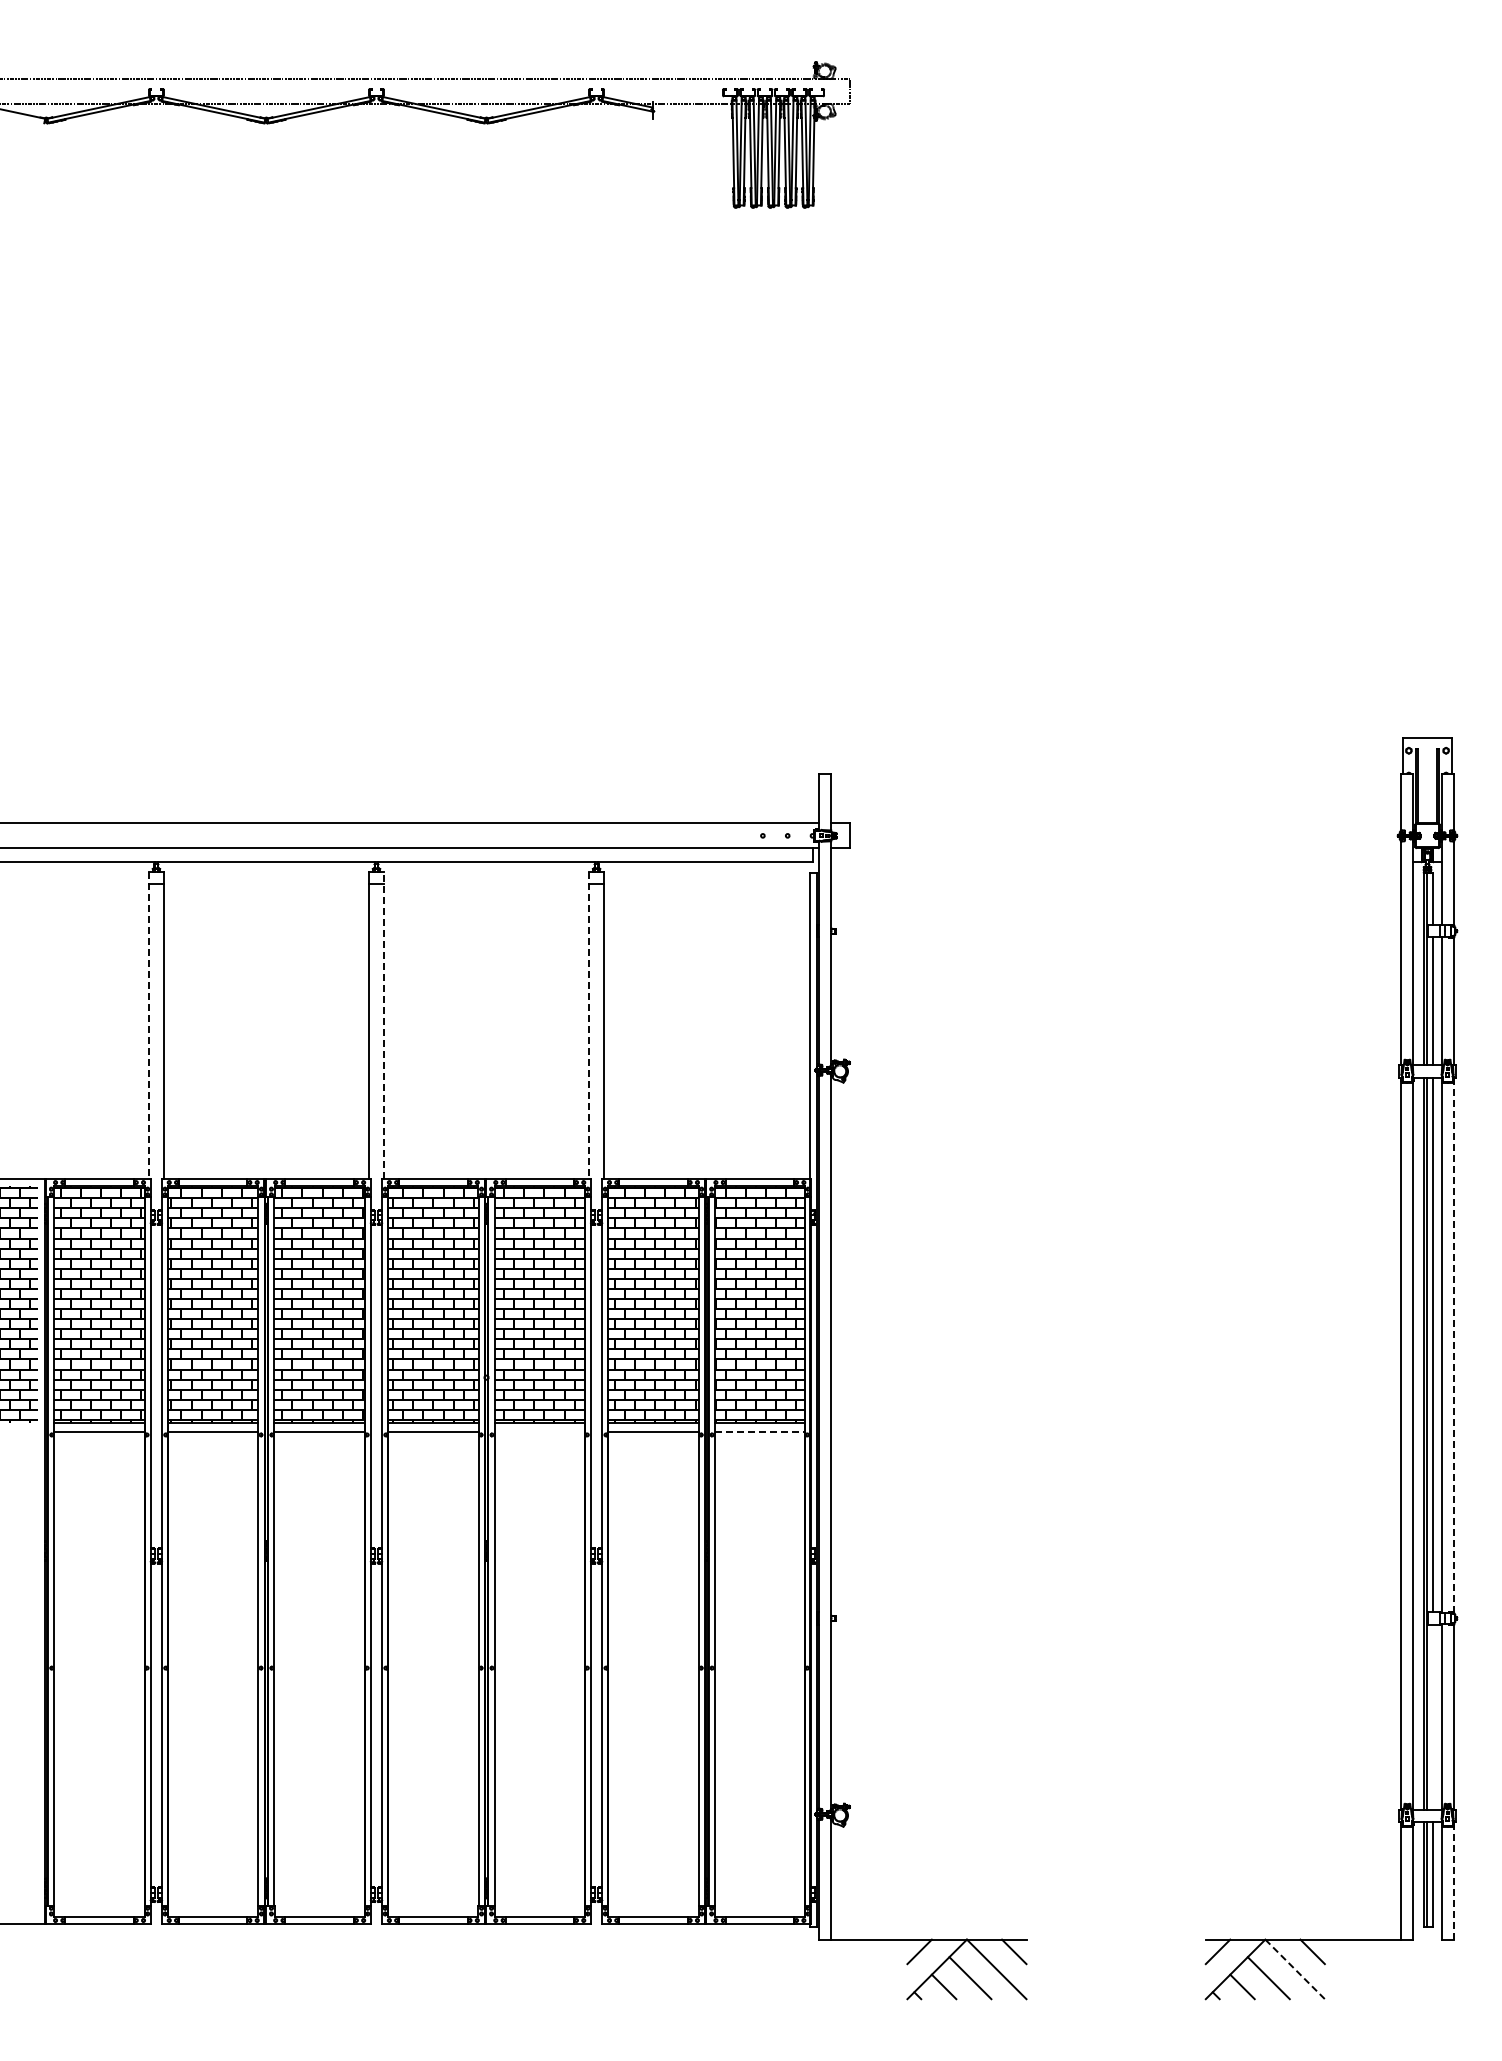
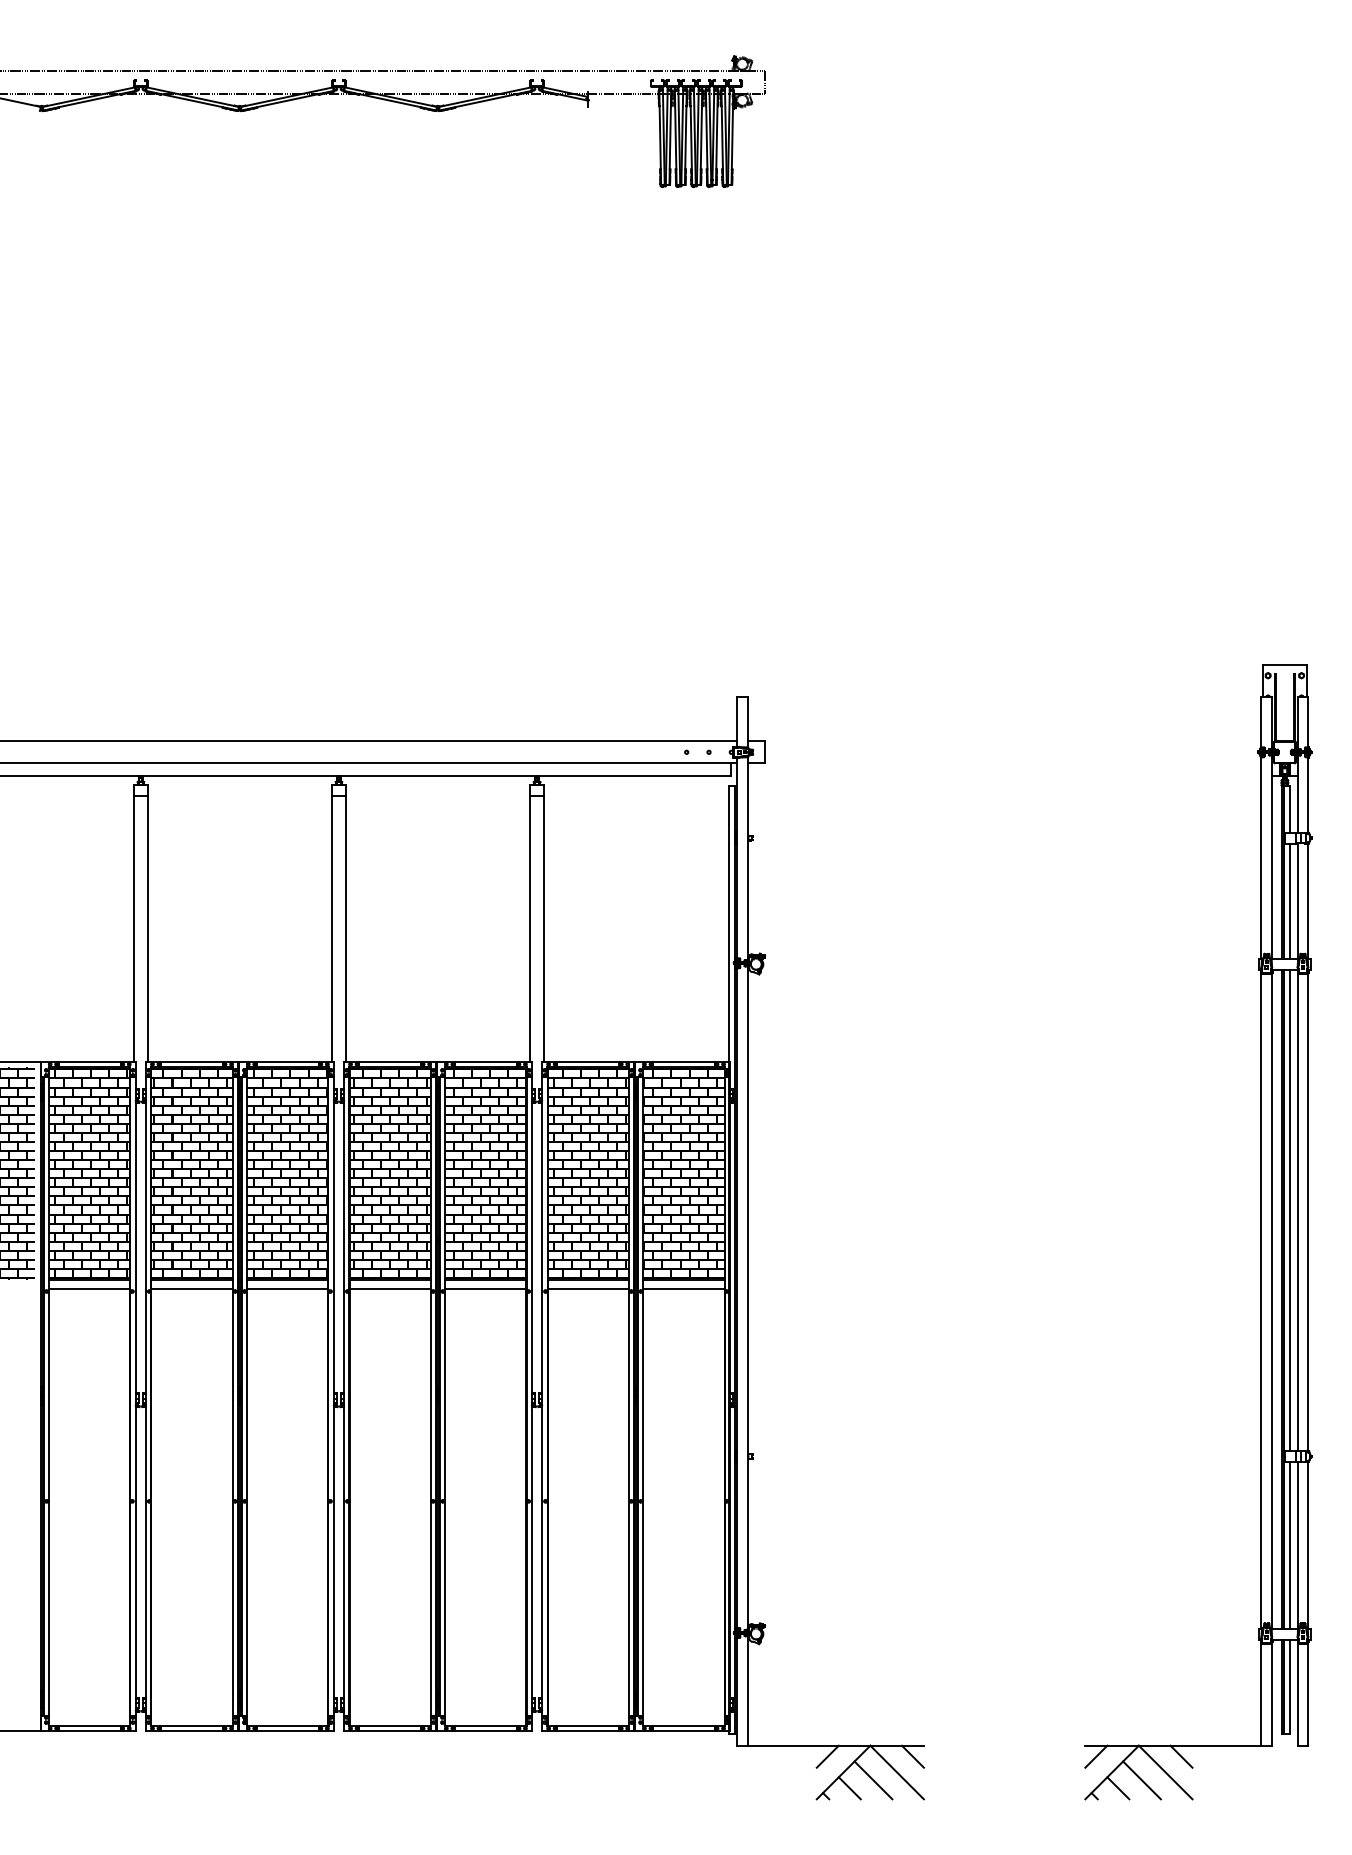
line: (148, 1025) -> (133, 923), dashed -> solid
line: (383, 1025) -> (345, 923), dashed -> solid
line: (589, 1025) -> (530, 923), dashed -> solid
line: (1453, 1346) -> (1308, 1211), dashed -> solid
line: (539, 1432) -> (485, 1289), added
line: (760, 1432) -> (684, 1289), dashed -> solid
line: (1433, 1716) -> (1290, 1544), added
line: (1453, 1881) -> (1308, 1693), dashed -> solid
line: (1295, 1969) -> (1166, 1772), dashed -> solid

